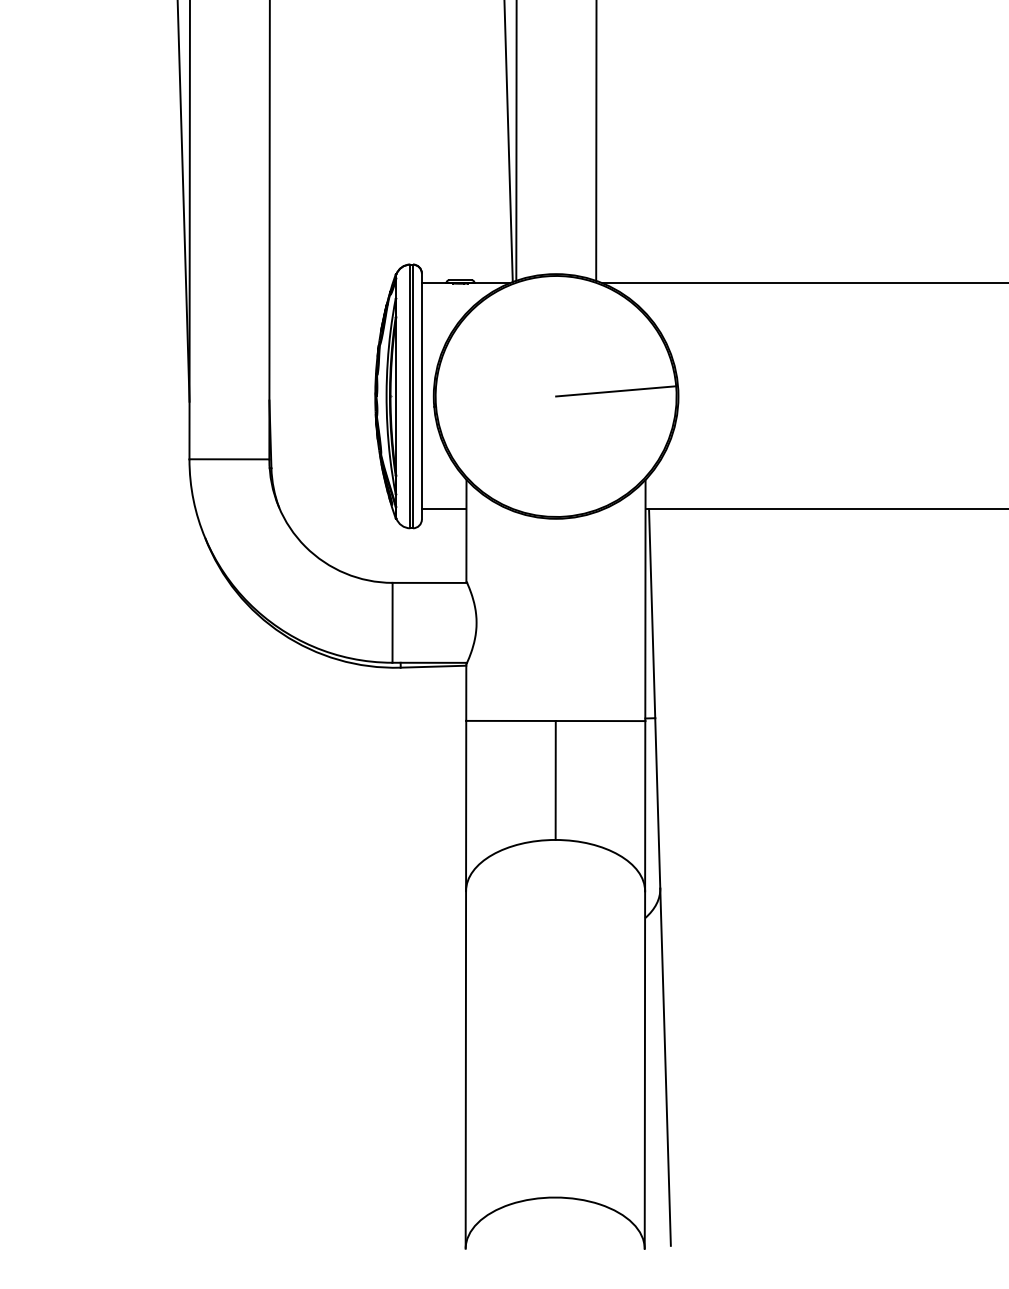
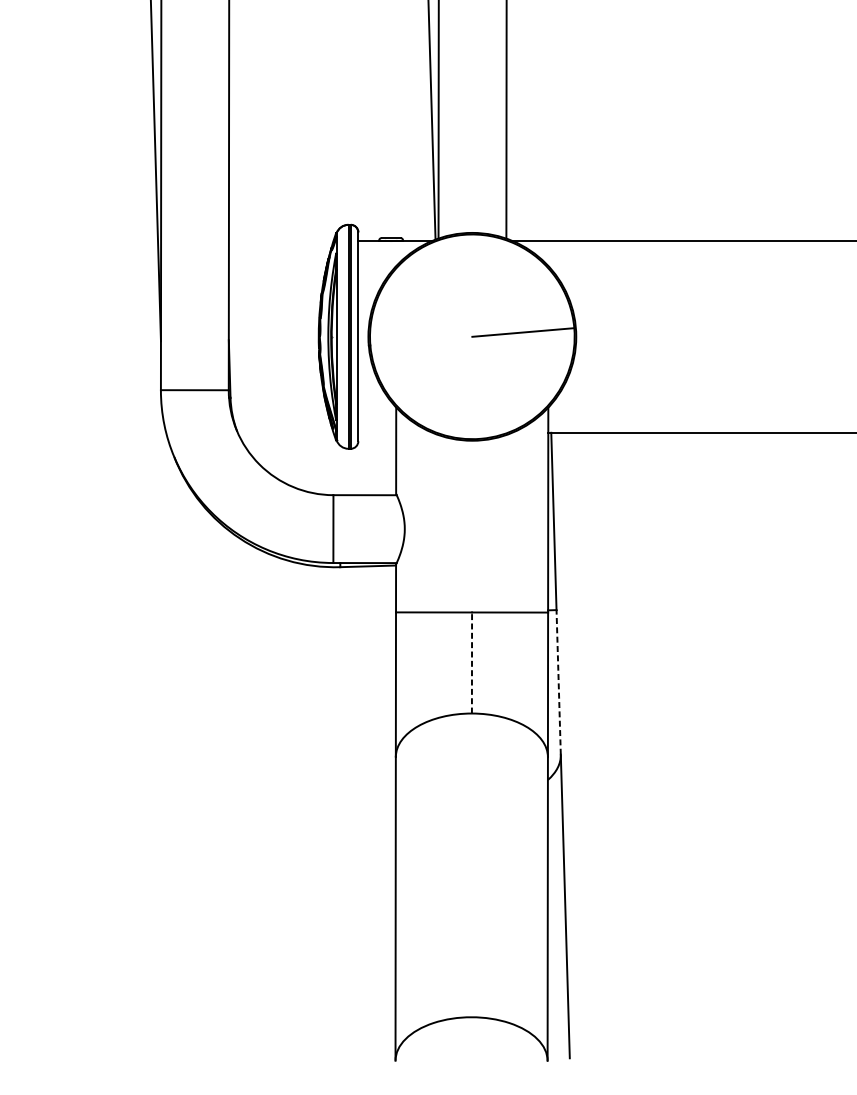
line: (443, 509) -> (376, 432), removed
line: (555, 779) -> (471, 662), solid -> dashed
line: (657, 802) -> (558, 681), solid -> dashed

